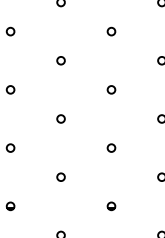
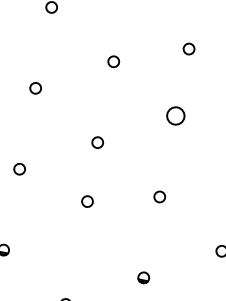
circle: (111, 31) -> (189, 48), moved
circle: (111, 89) -> (175, 115), size x1.6
circle: (60, 176) -> (86, 200), moved

